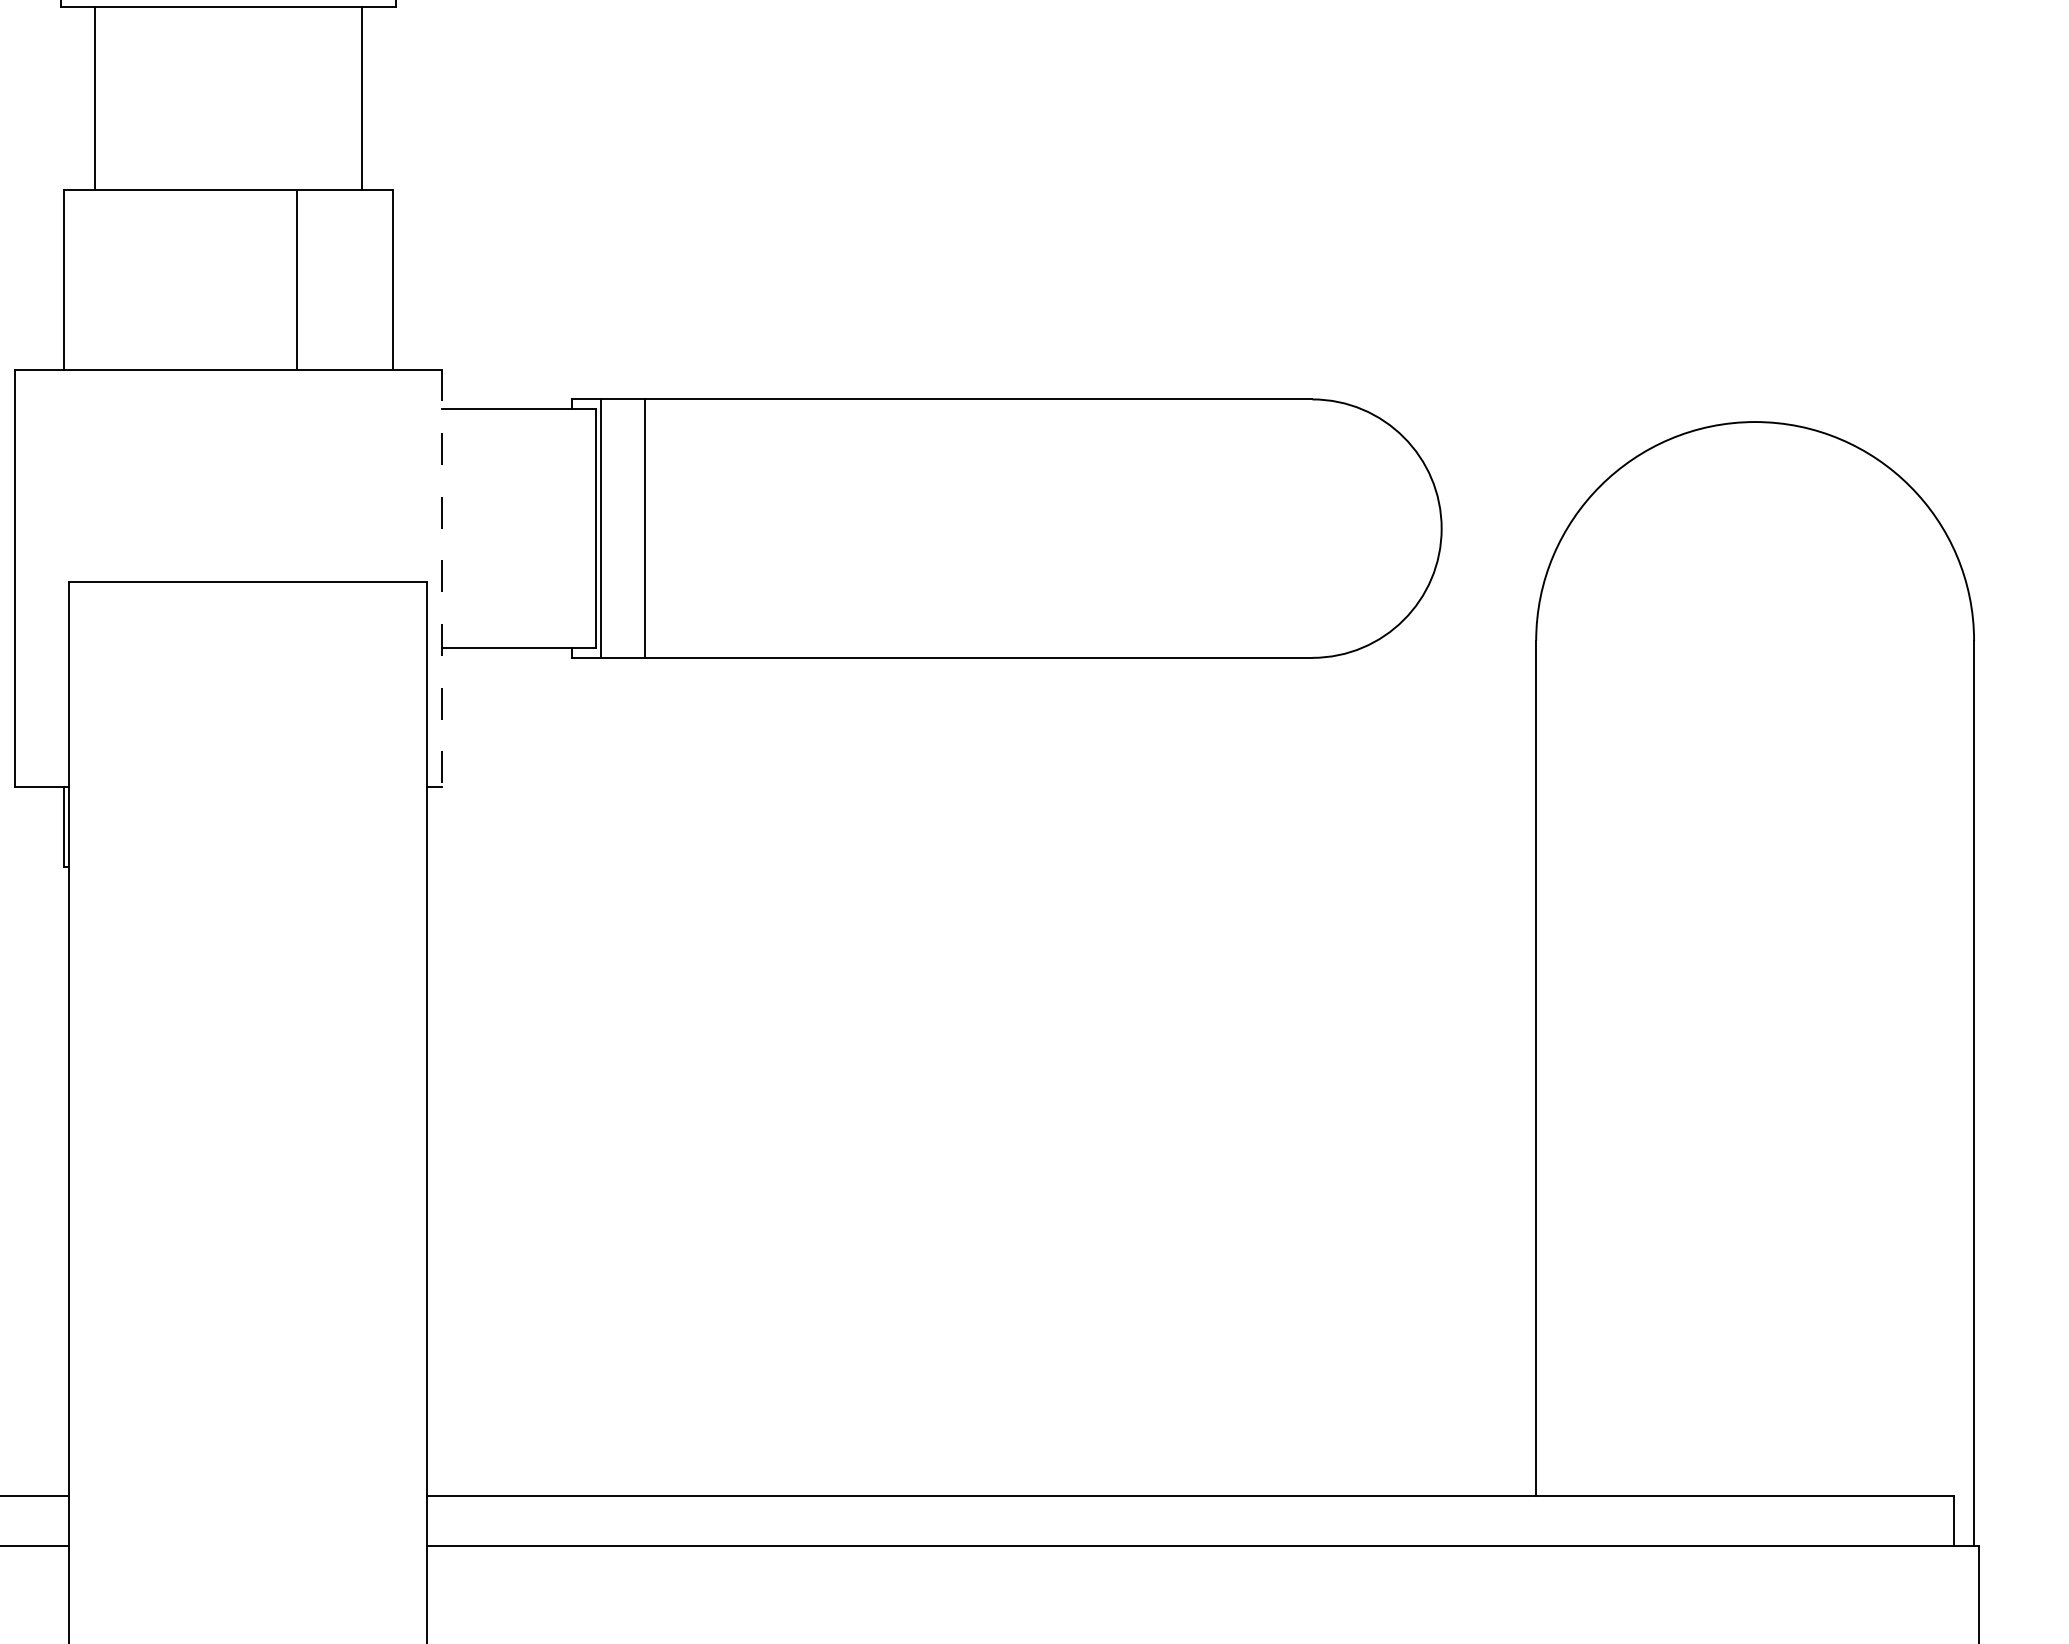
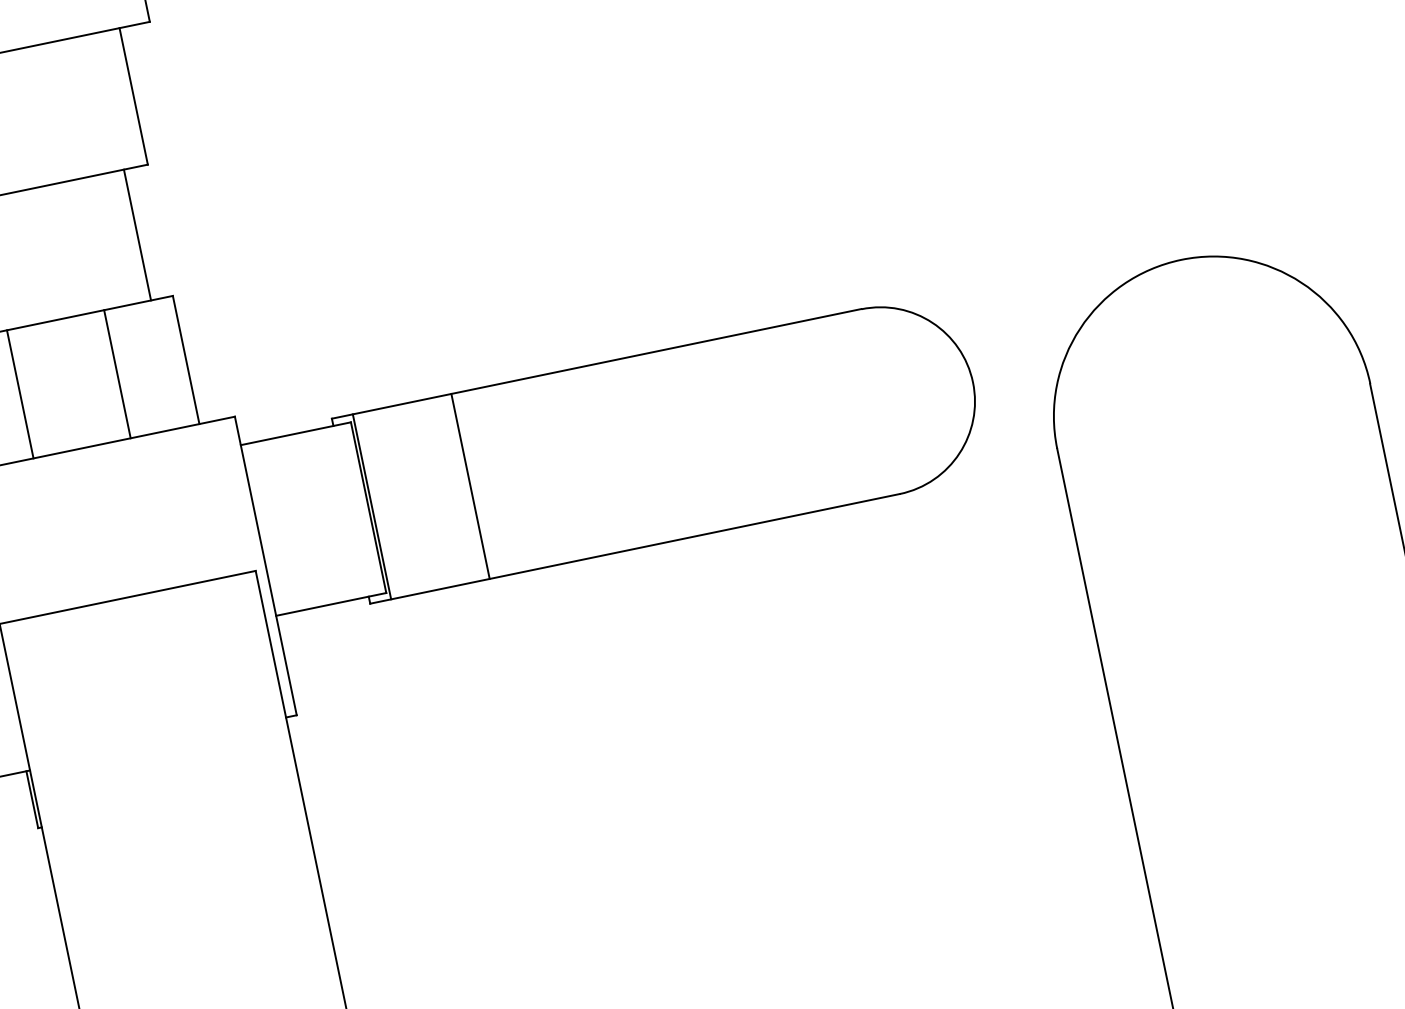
line: (160, 279) -> (20, 394), added
line: (644, 528) -> (470, 486), moved
line: (442, 578) -> (265, 566), dashed -> solid

